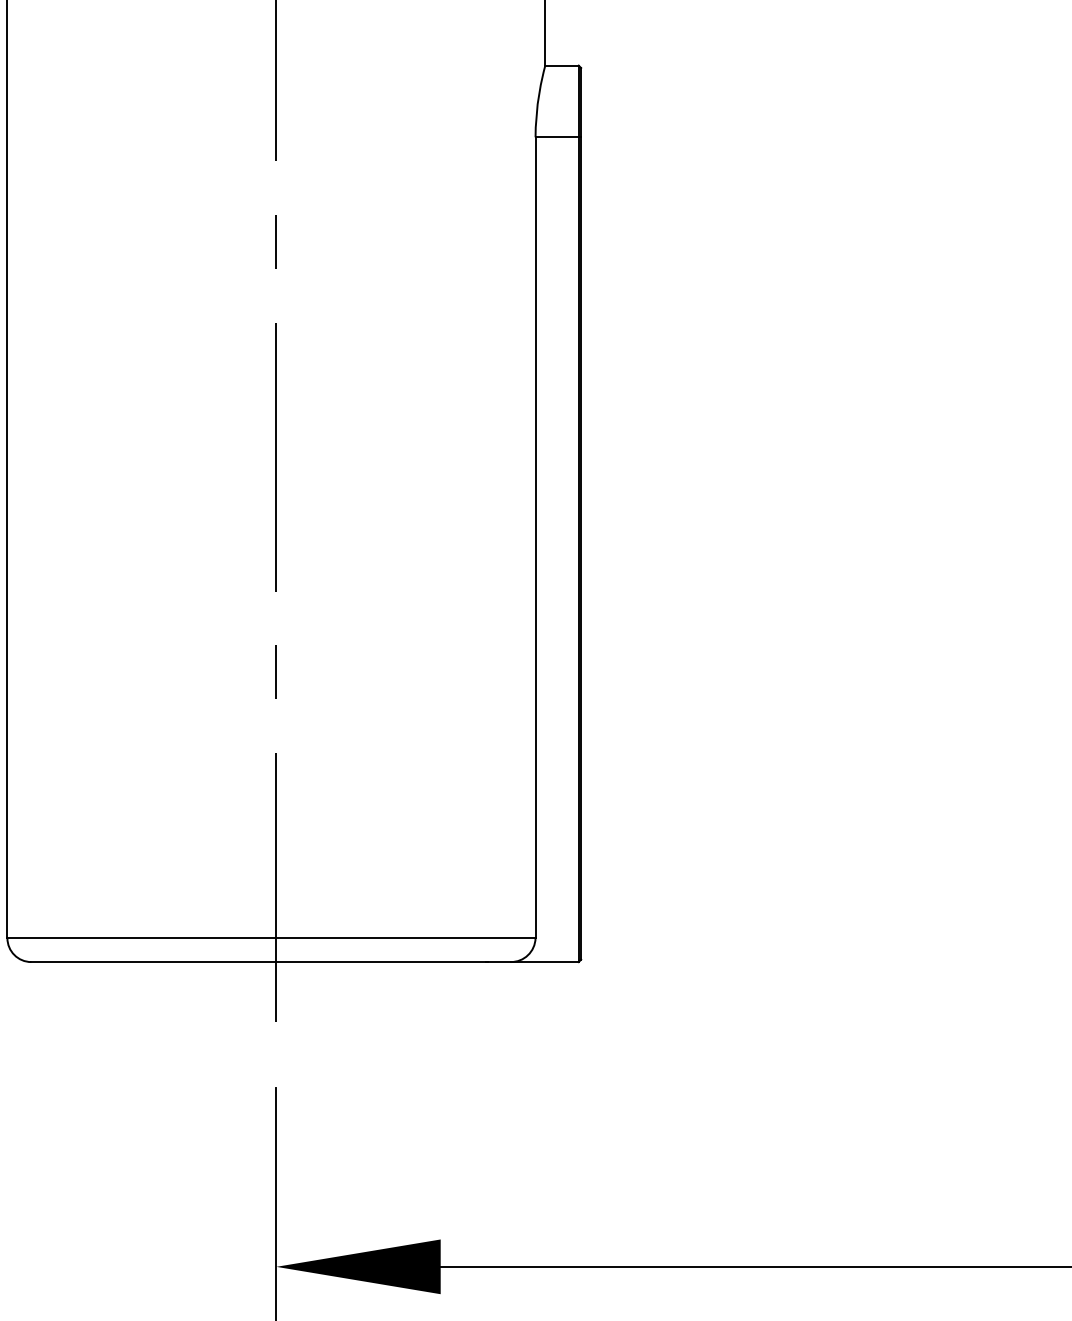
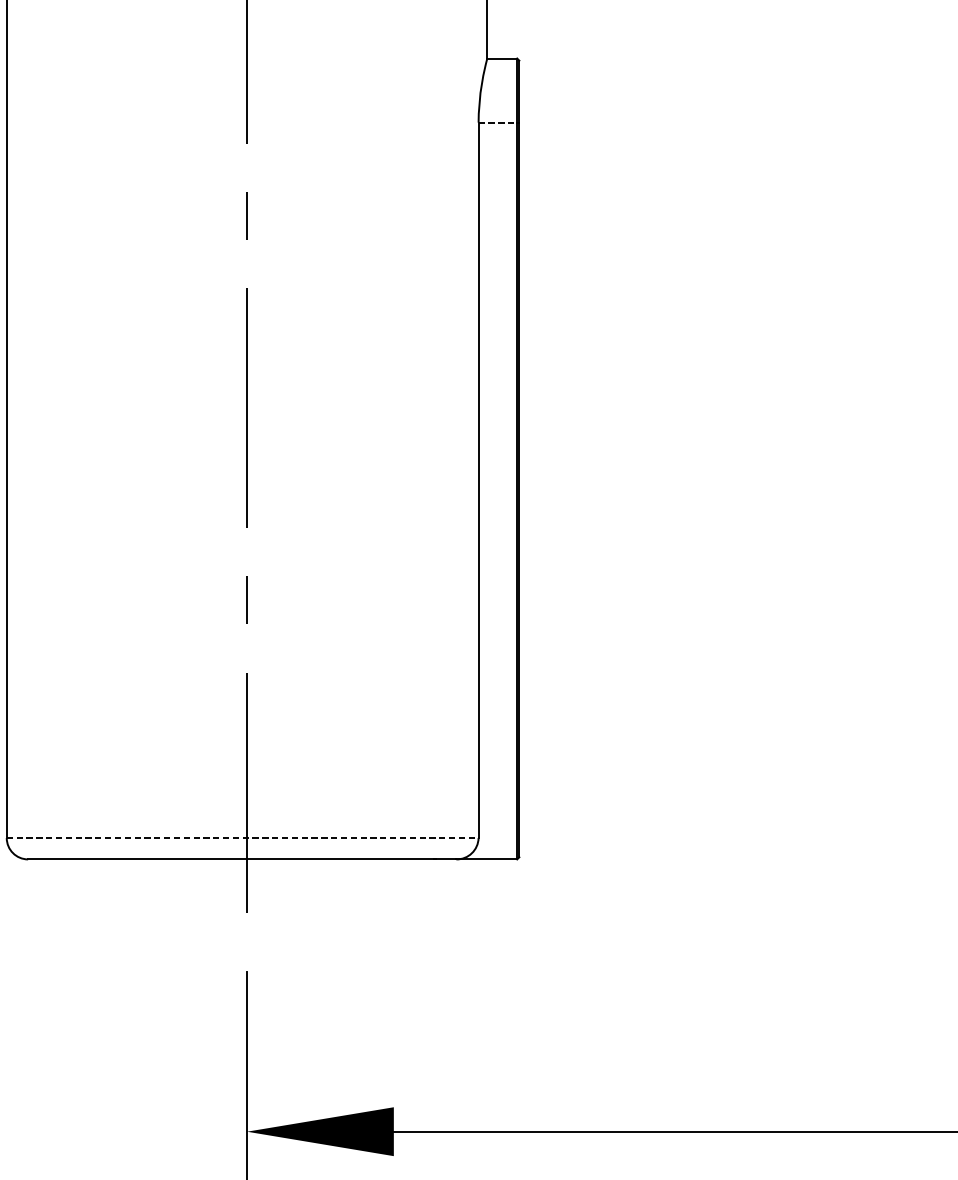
line: (557, 137) -> (498, 122), solid -> dashed
line: (271, 938) -> (242, 838), solid -> dashed

